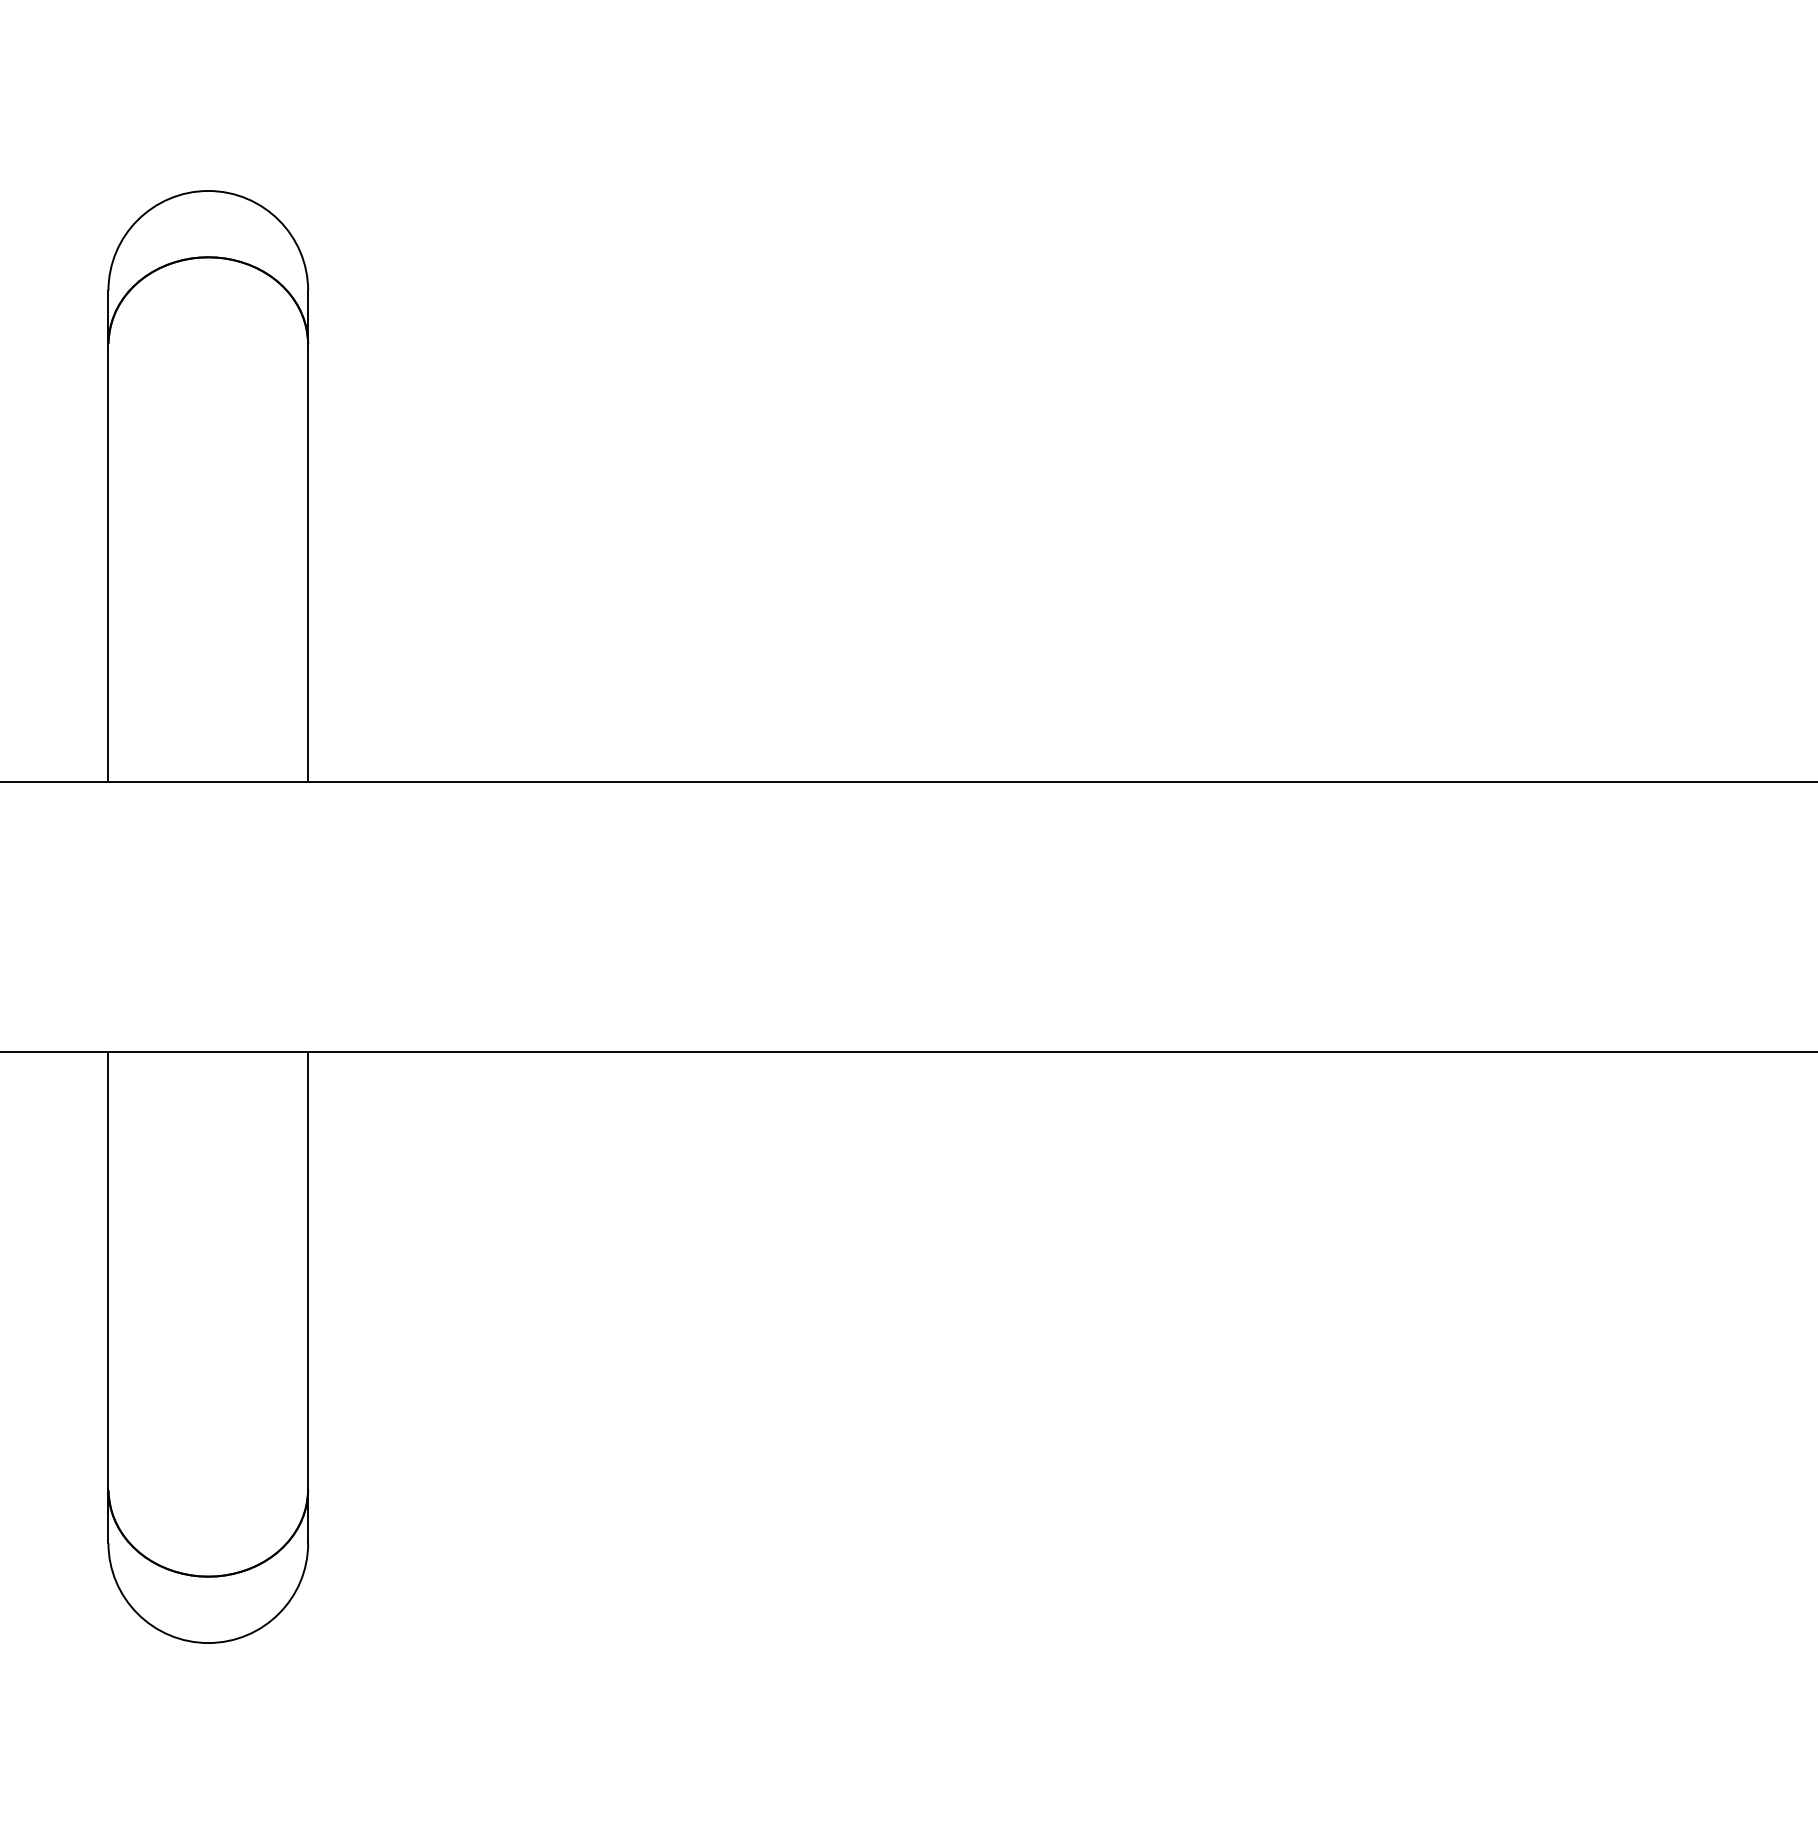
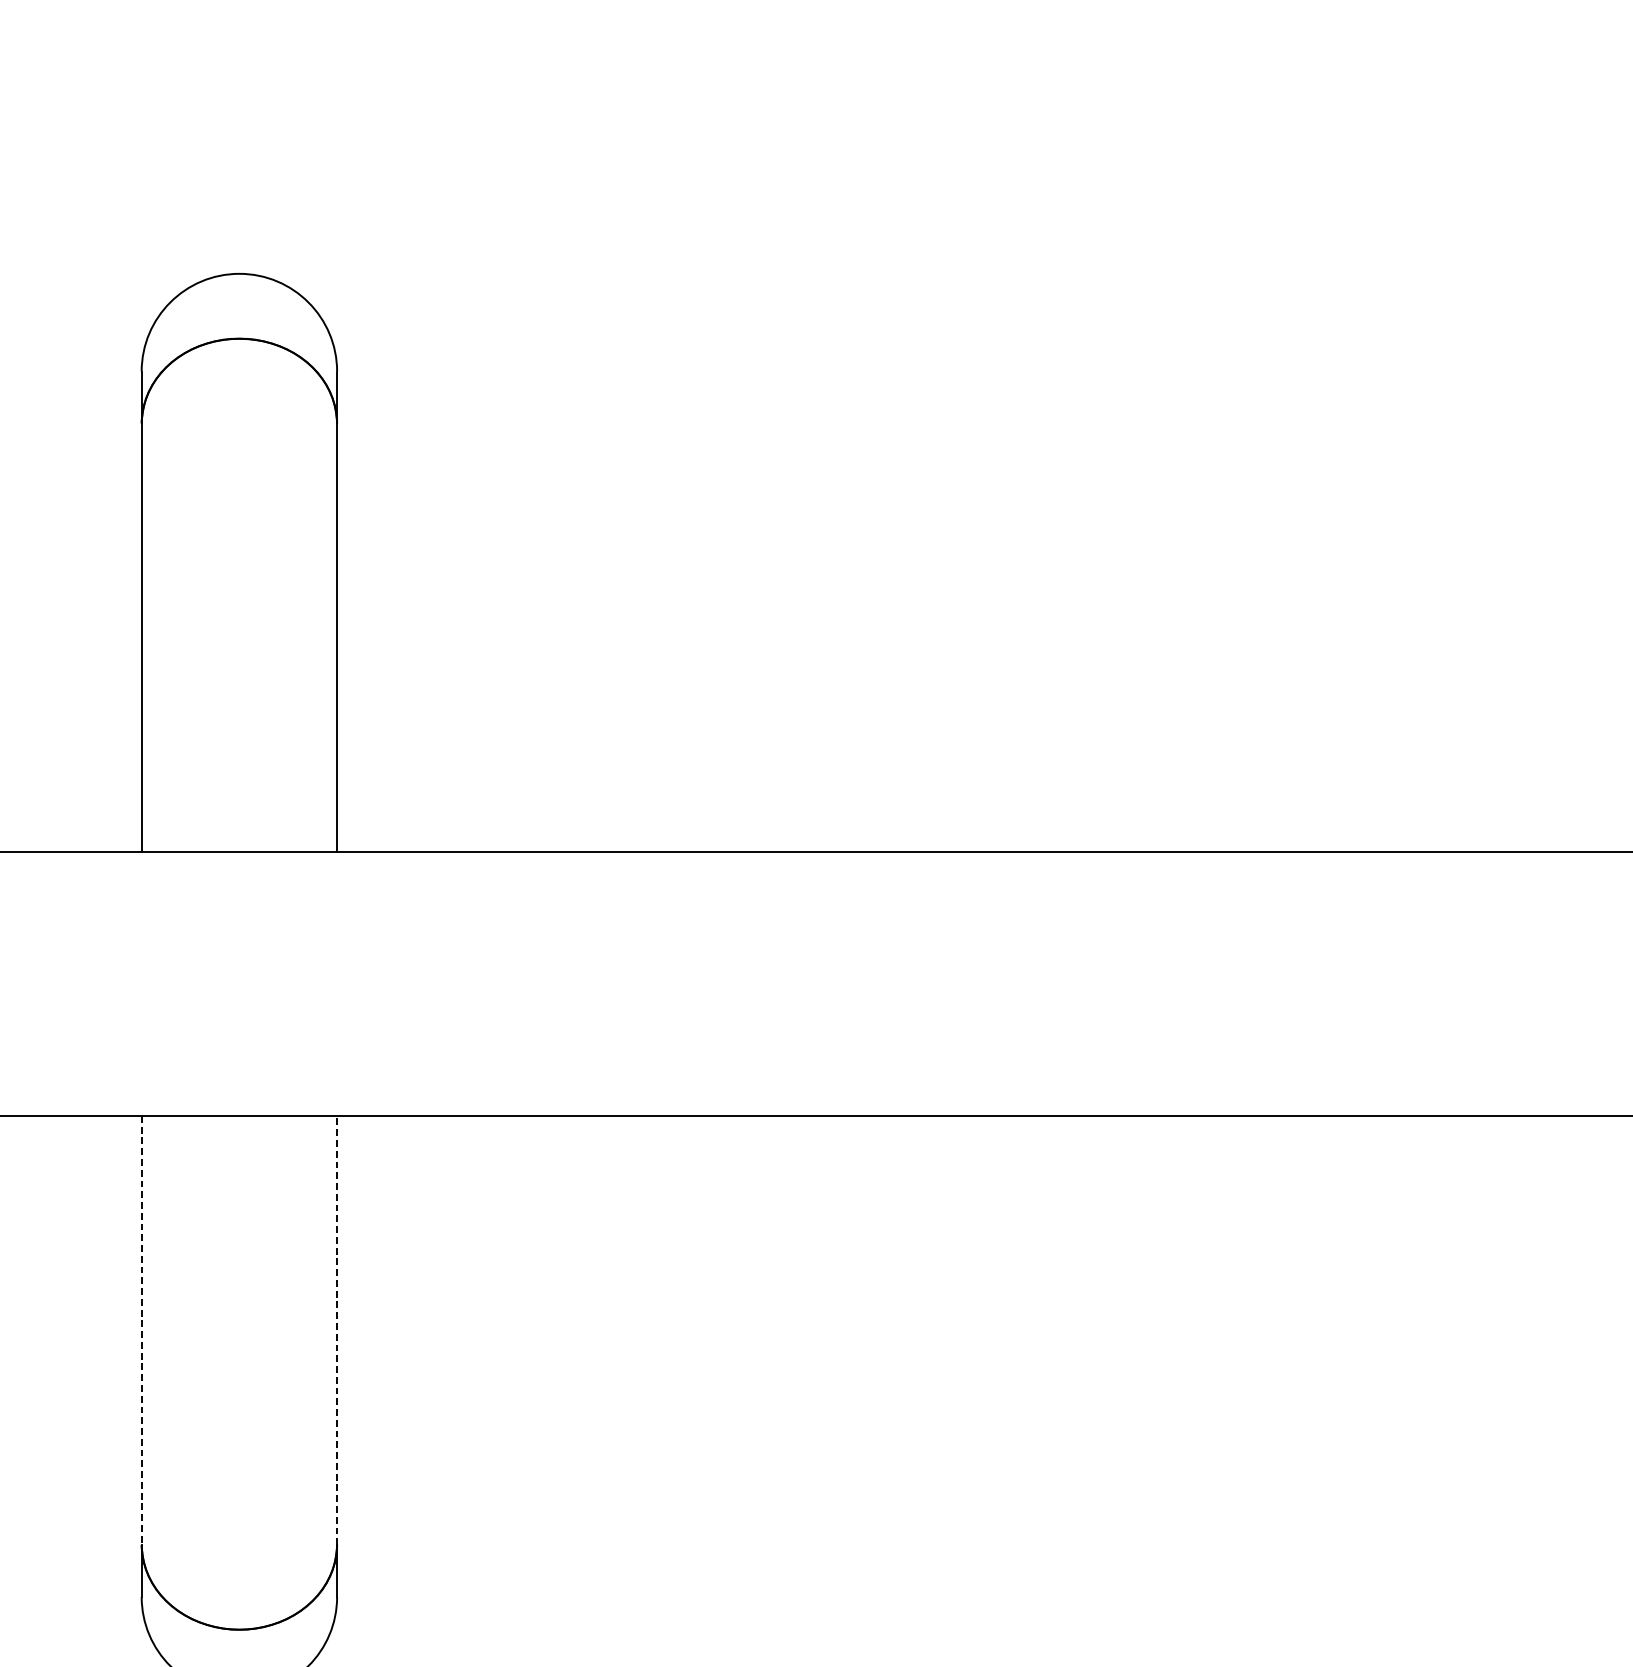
line: (308, 1270) -> (337, 1330), solid -> dashed
line: (108, 1271) -> (141, 1331), solid -> dashed

